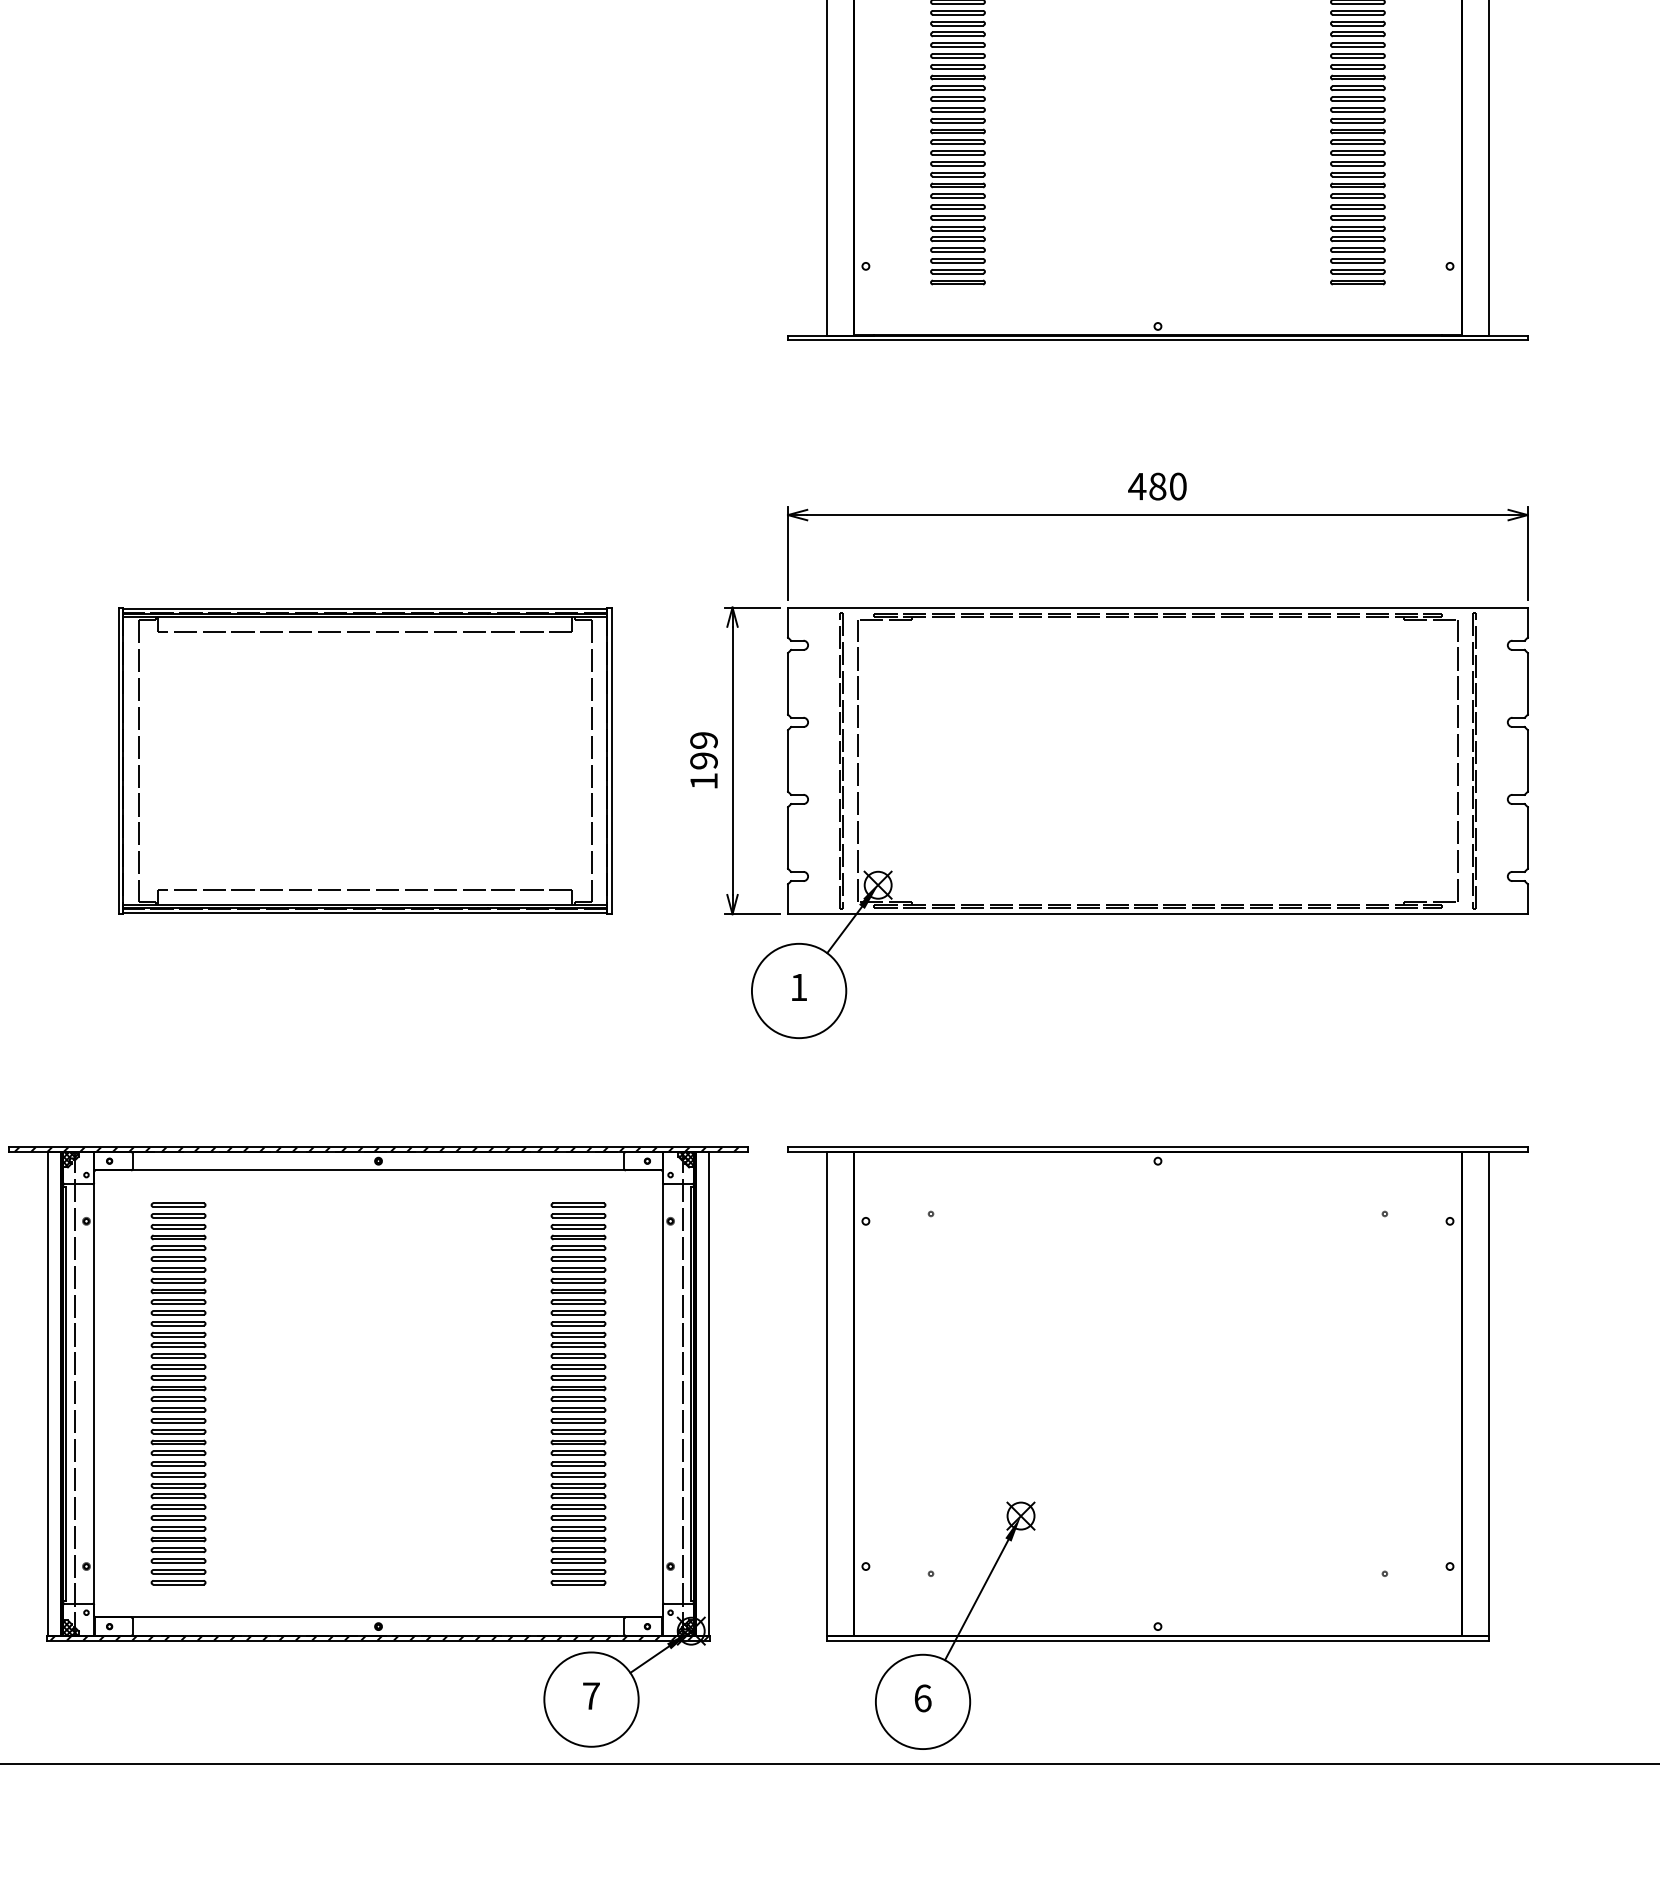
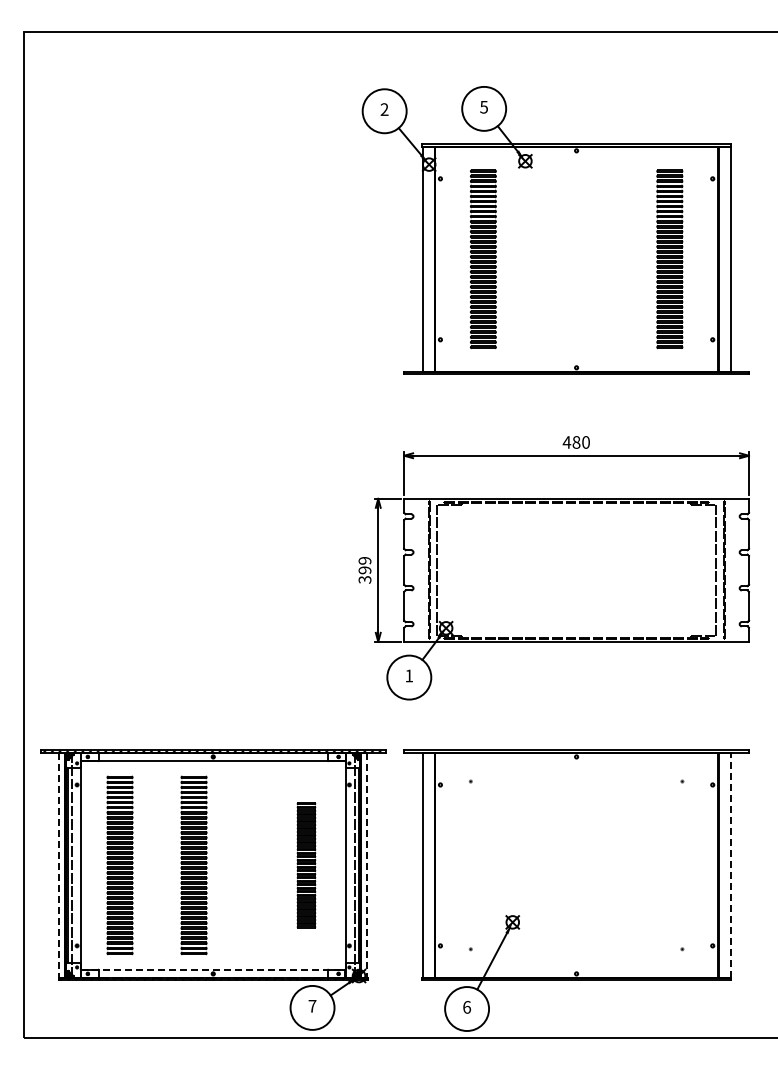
part: (364, 761) -> (206, 570), removed
text: (702, 780) -> (364, 579), 199 -> 399
line: (48, 1394) -> (59, 865), solid -> dashed
part: (336, 1394) -> (193, 865), added
part: (578, 1394) -> (306, 865), size x0.7
line: (709, 1394) -> (367, 865), solid -> dashed
line: (1488, 1394) -> (730, 865), solid -> dashed
line: (379, 1617) -> (213, 969), solid -> dashed

